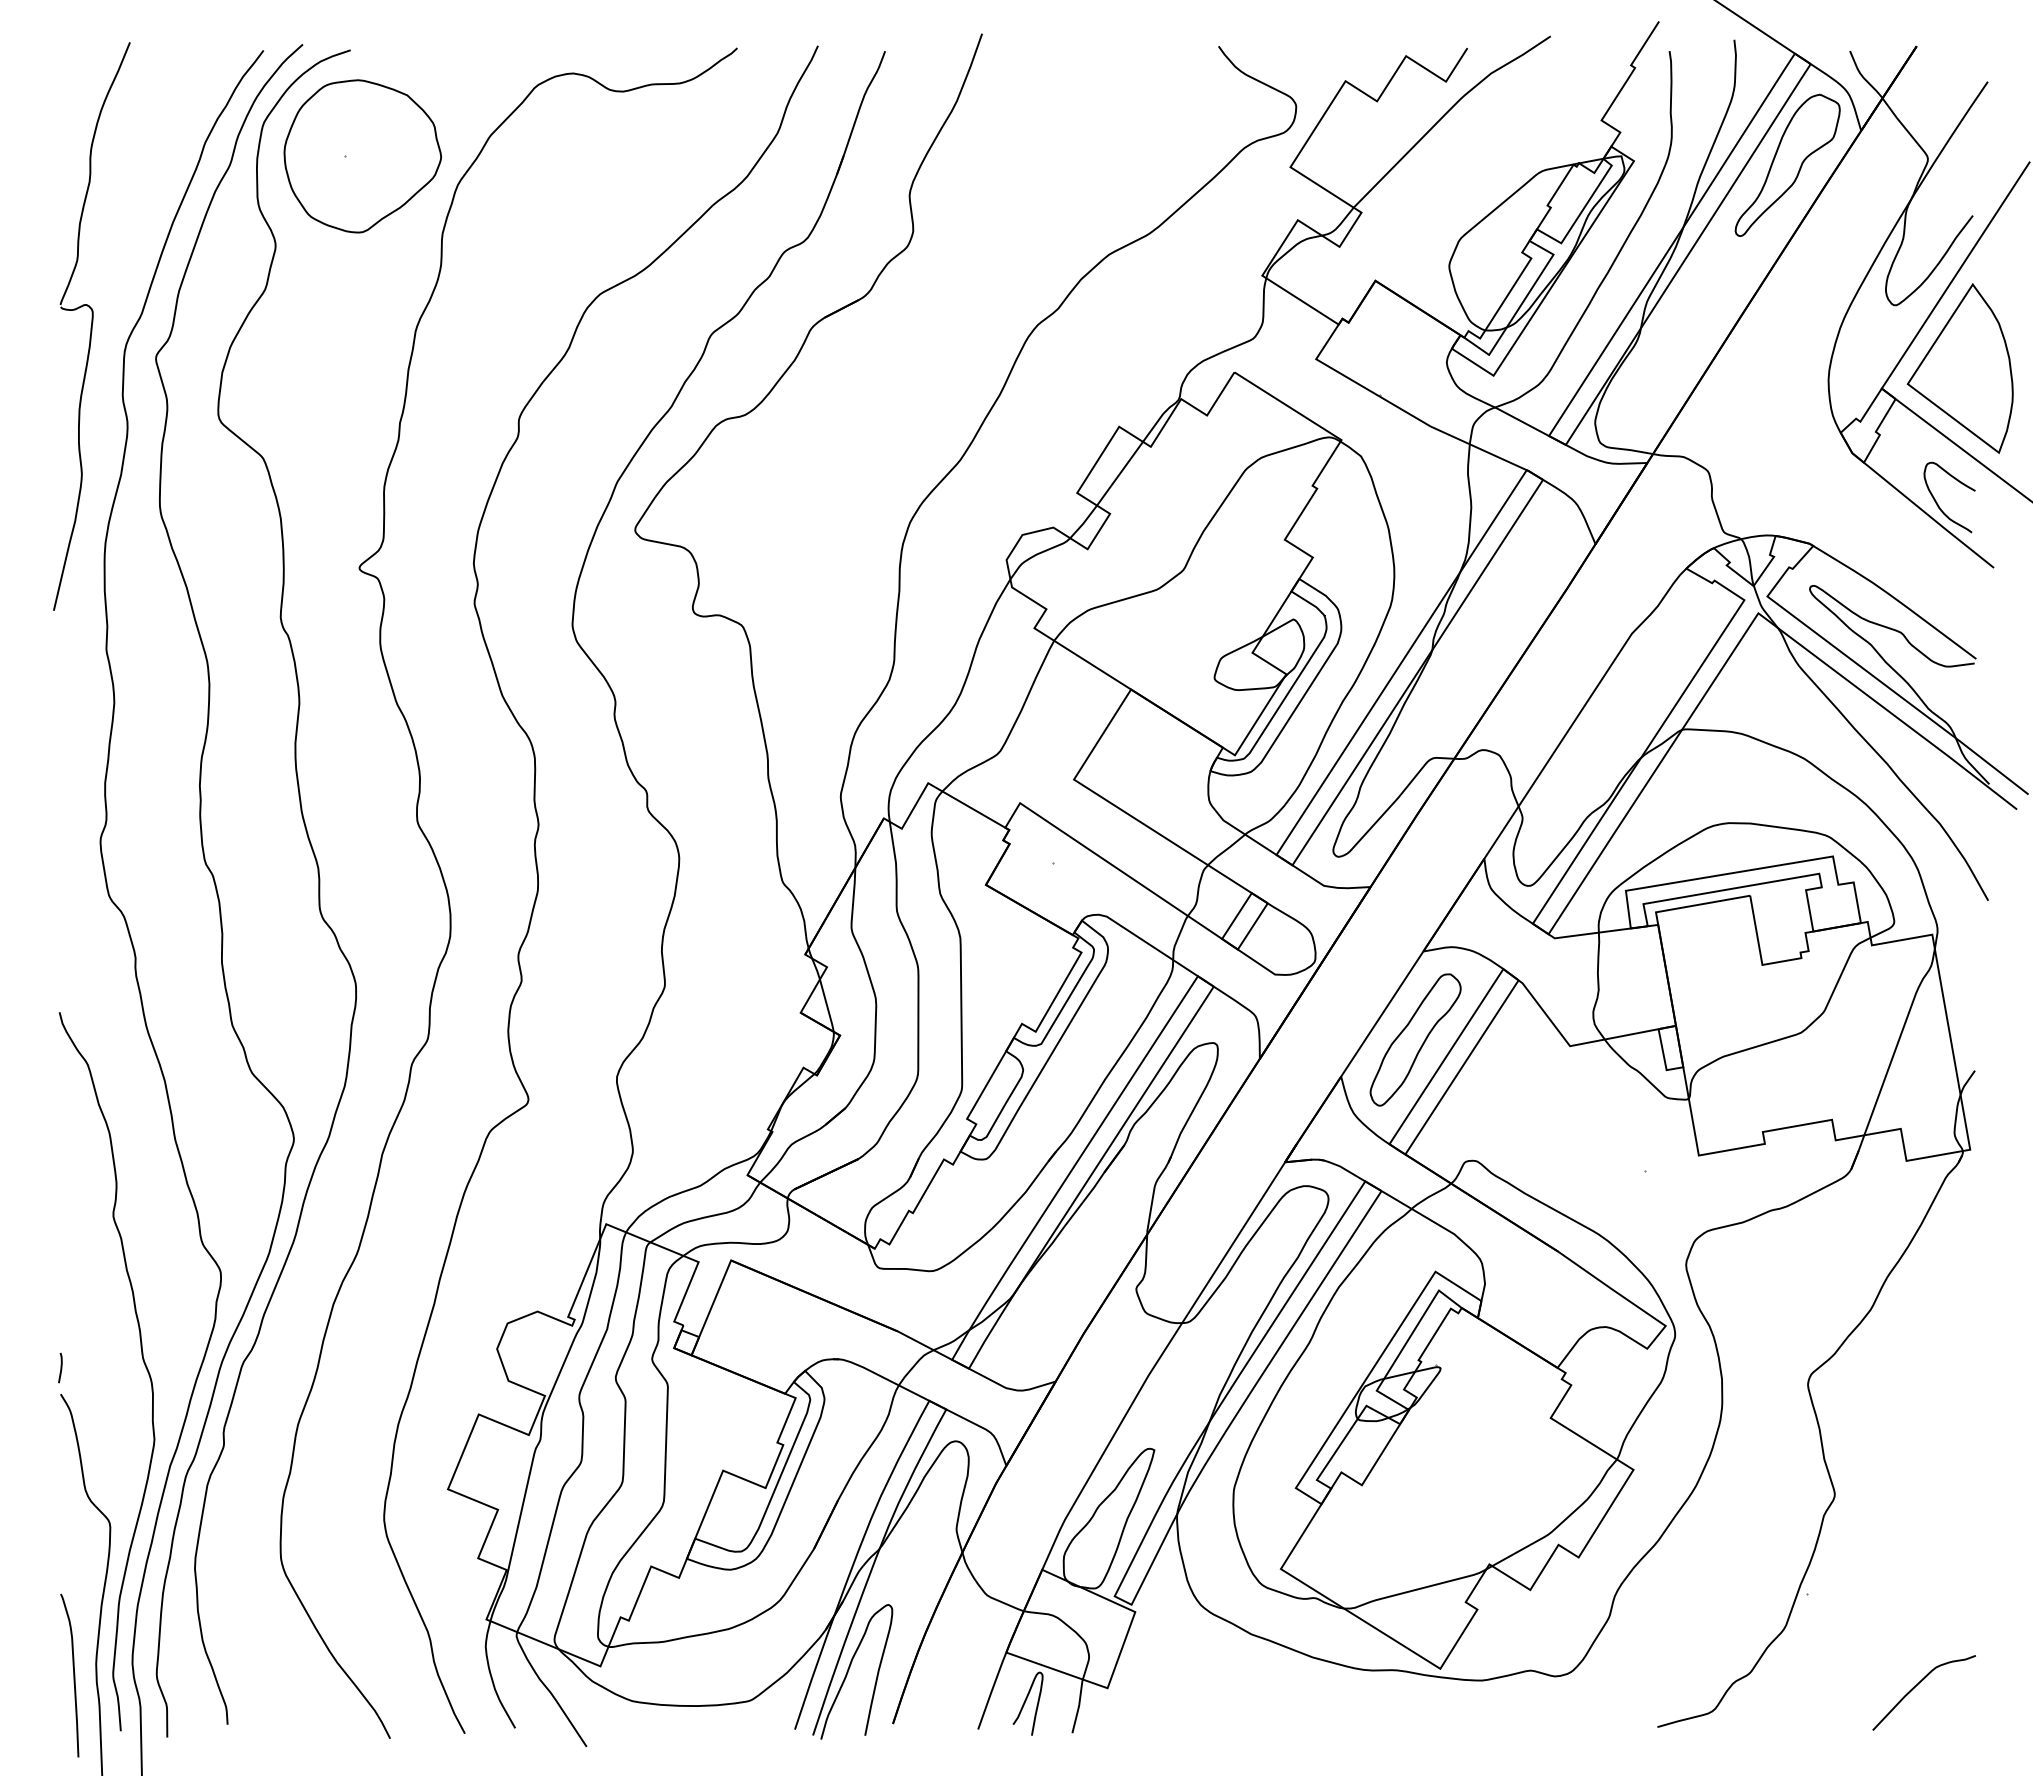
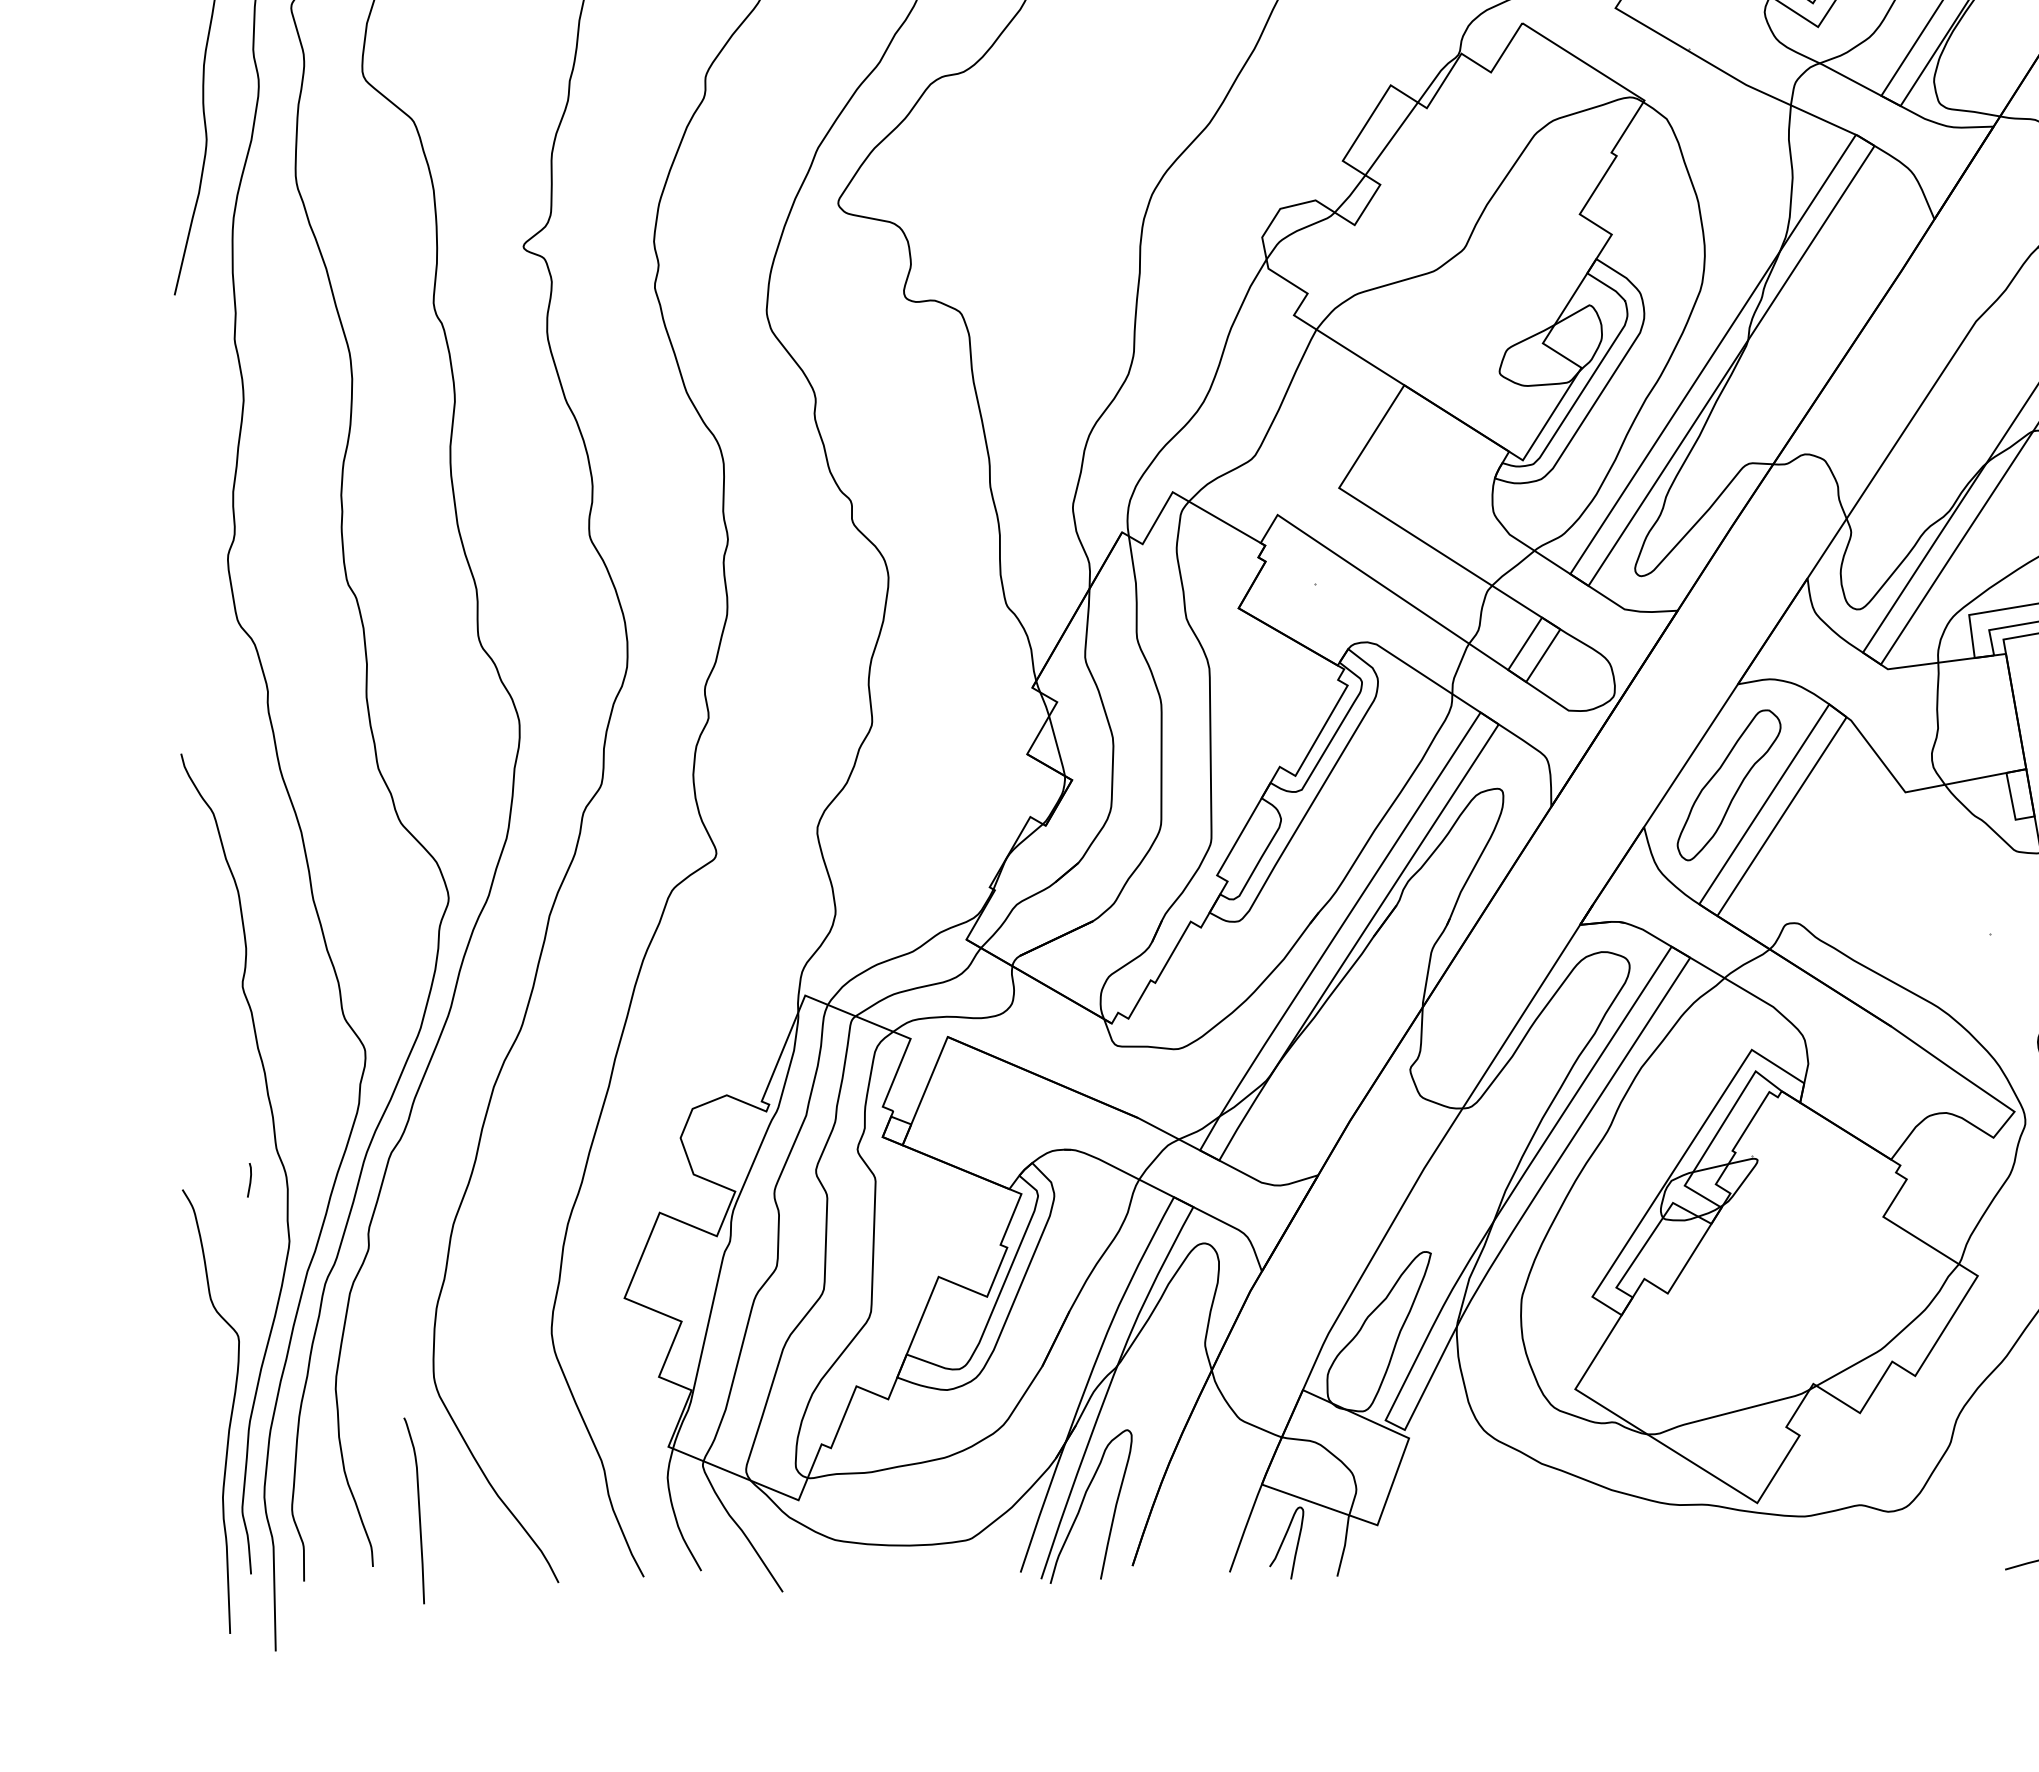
line: (60, 1367) -> (249, 1179), moved
curve: (73, 1675) -> (418, 1510), moved

